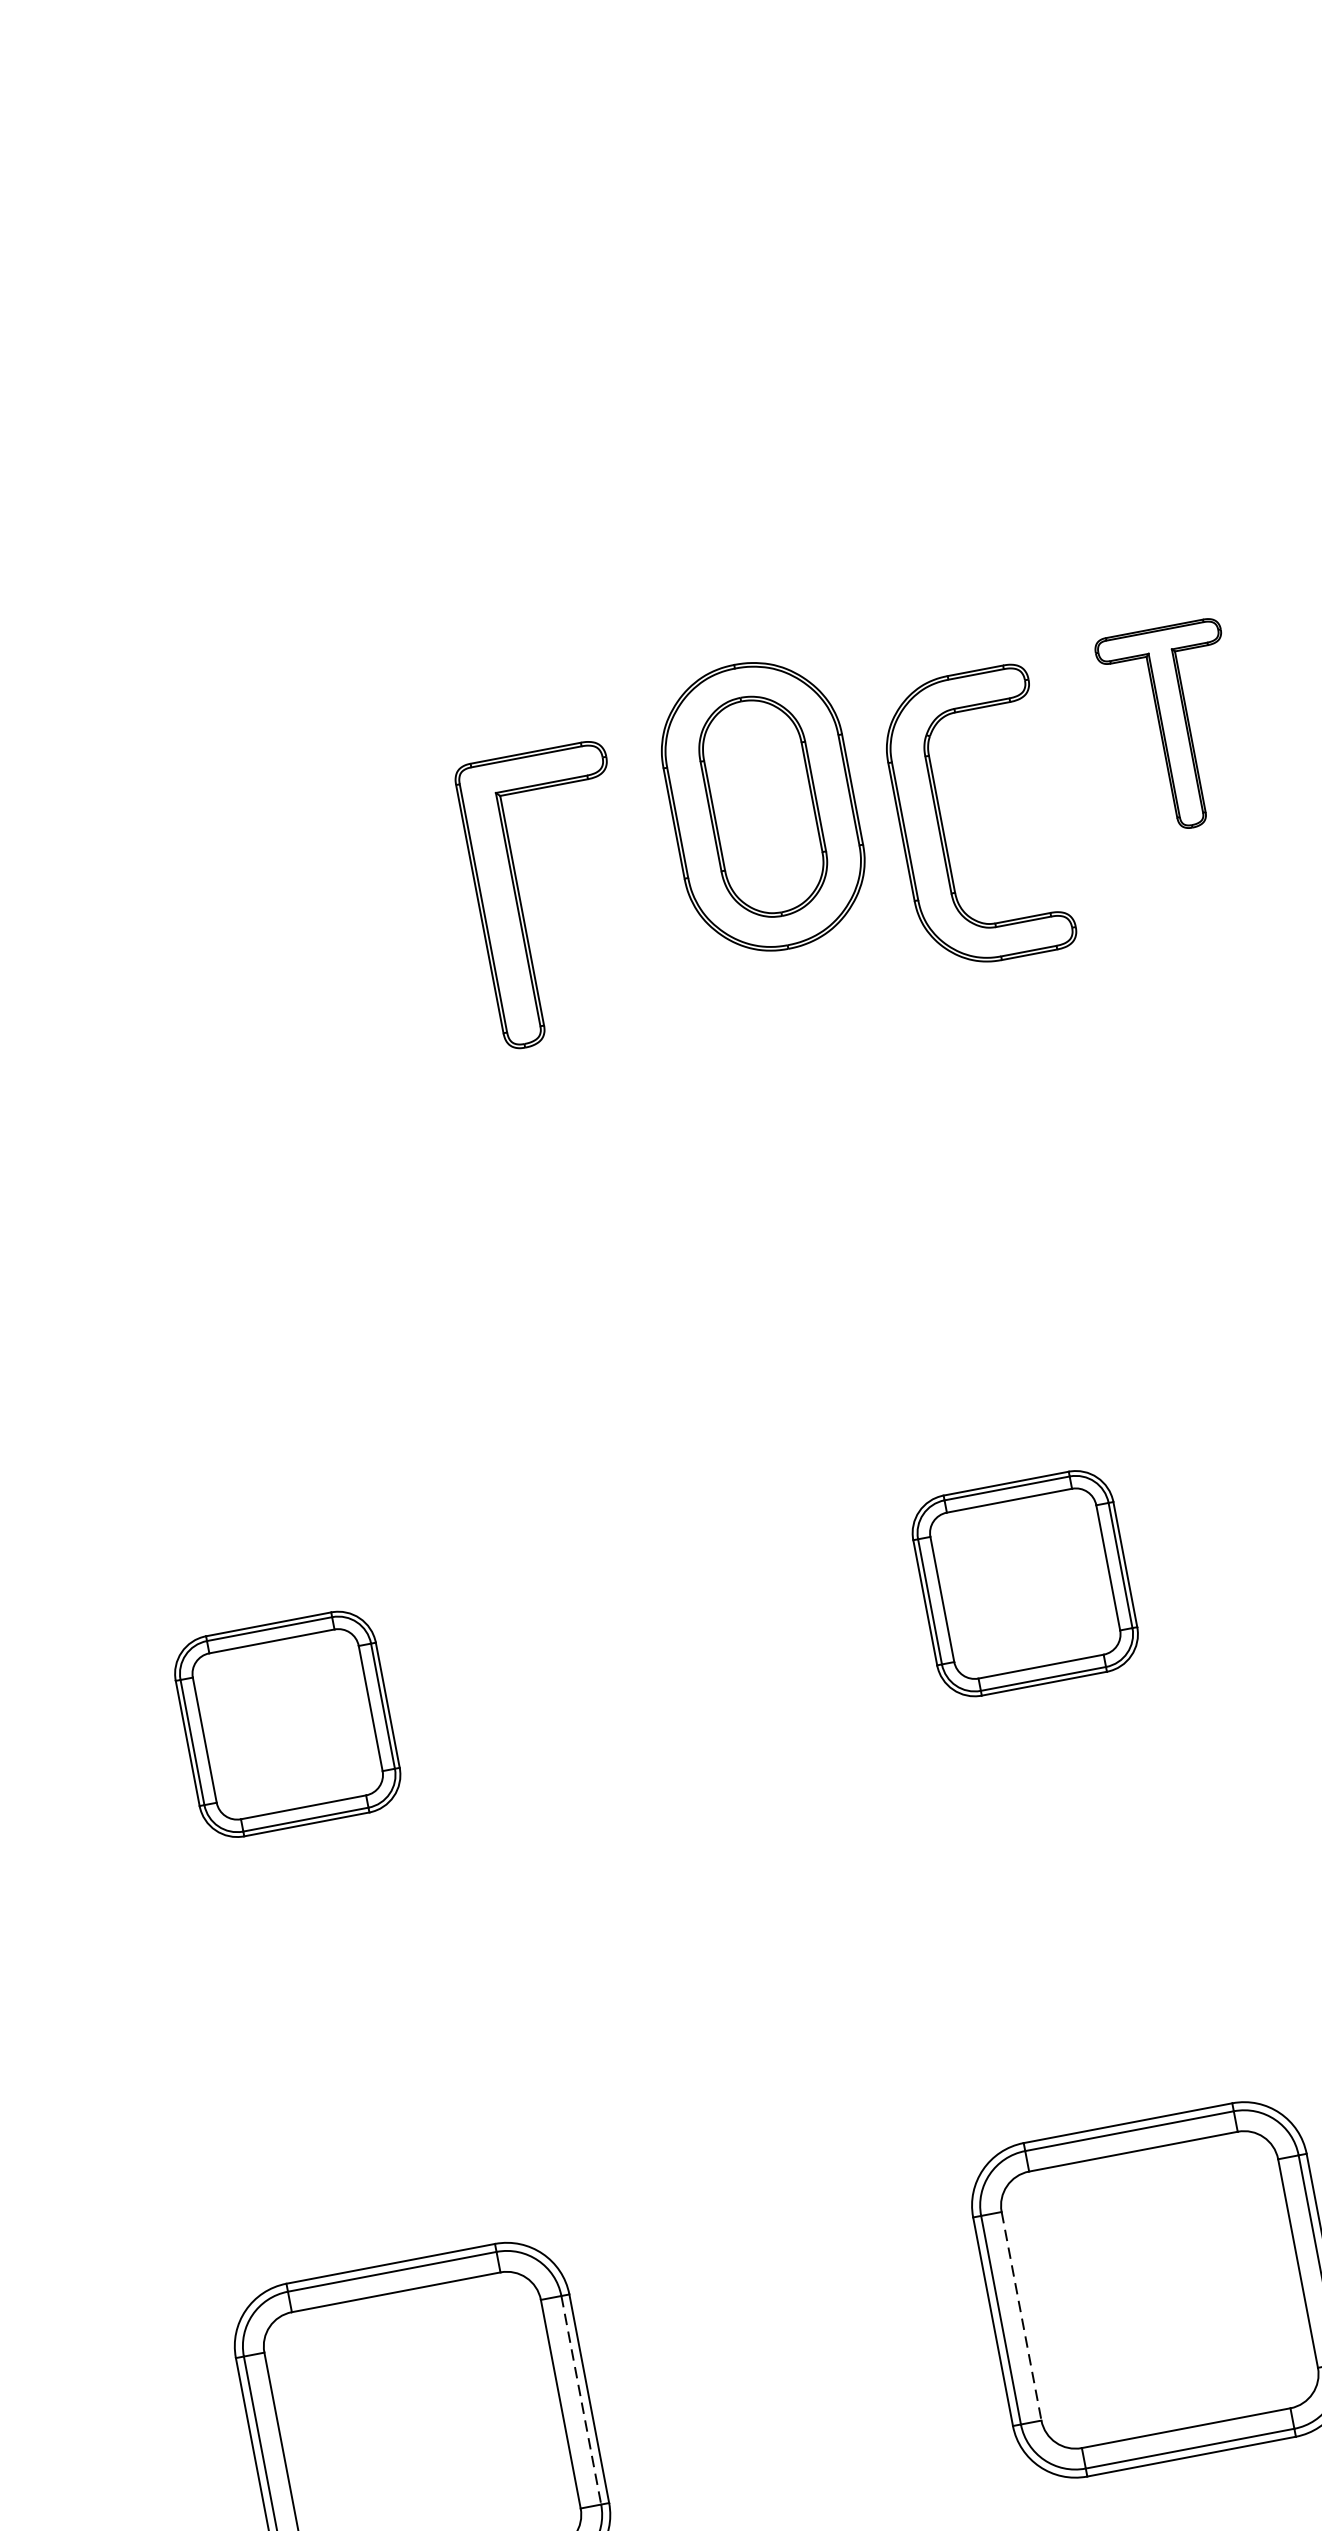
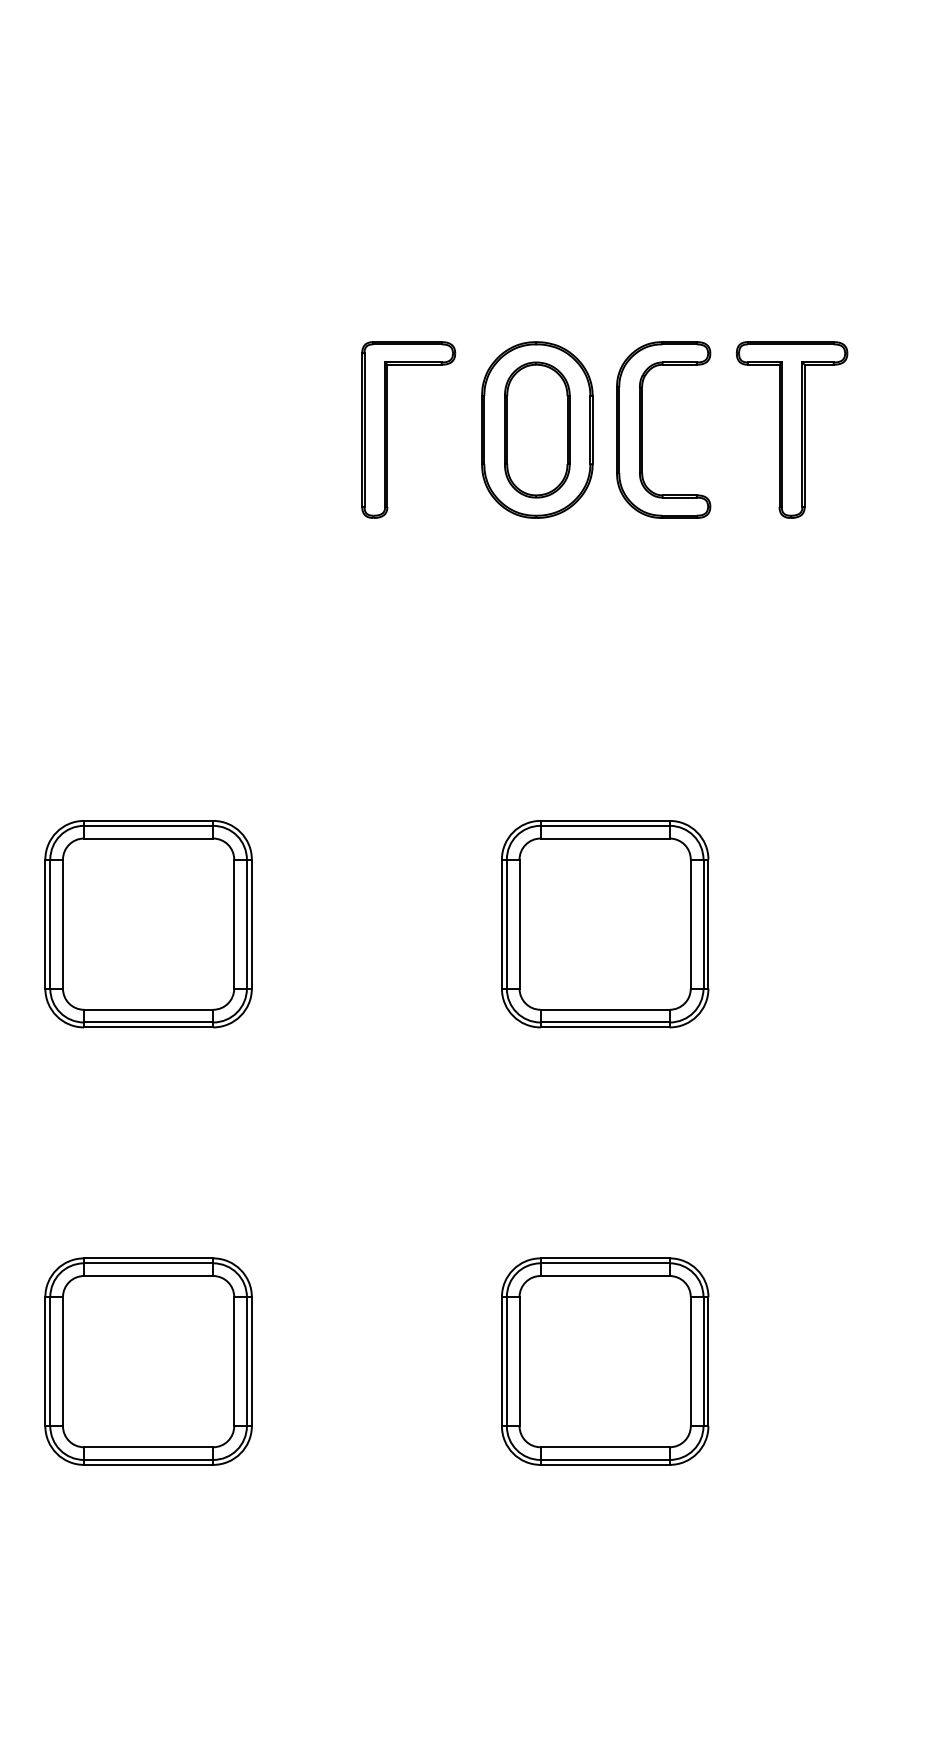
part: (1175, 727) -> (792, 429), size x1.43
part: (942, 823) -> (642, 429), moved
part: (520, 900) -> (387, 429), moved
part: (1025, 1583) -> (605, 924), size x1.67
part: (287, 1724) -> (148, 924), size x1.67
line: (1021, 2316) -> (519, 1361), dashed -> solid
line: (580, 2400) -> (246, 1361), dashed -> solid

